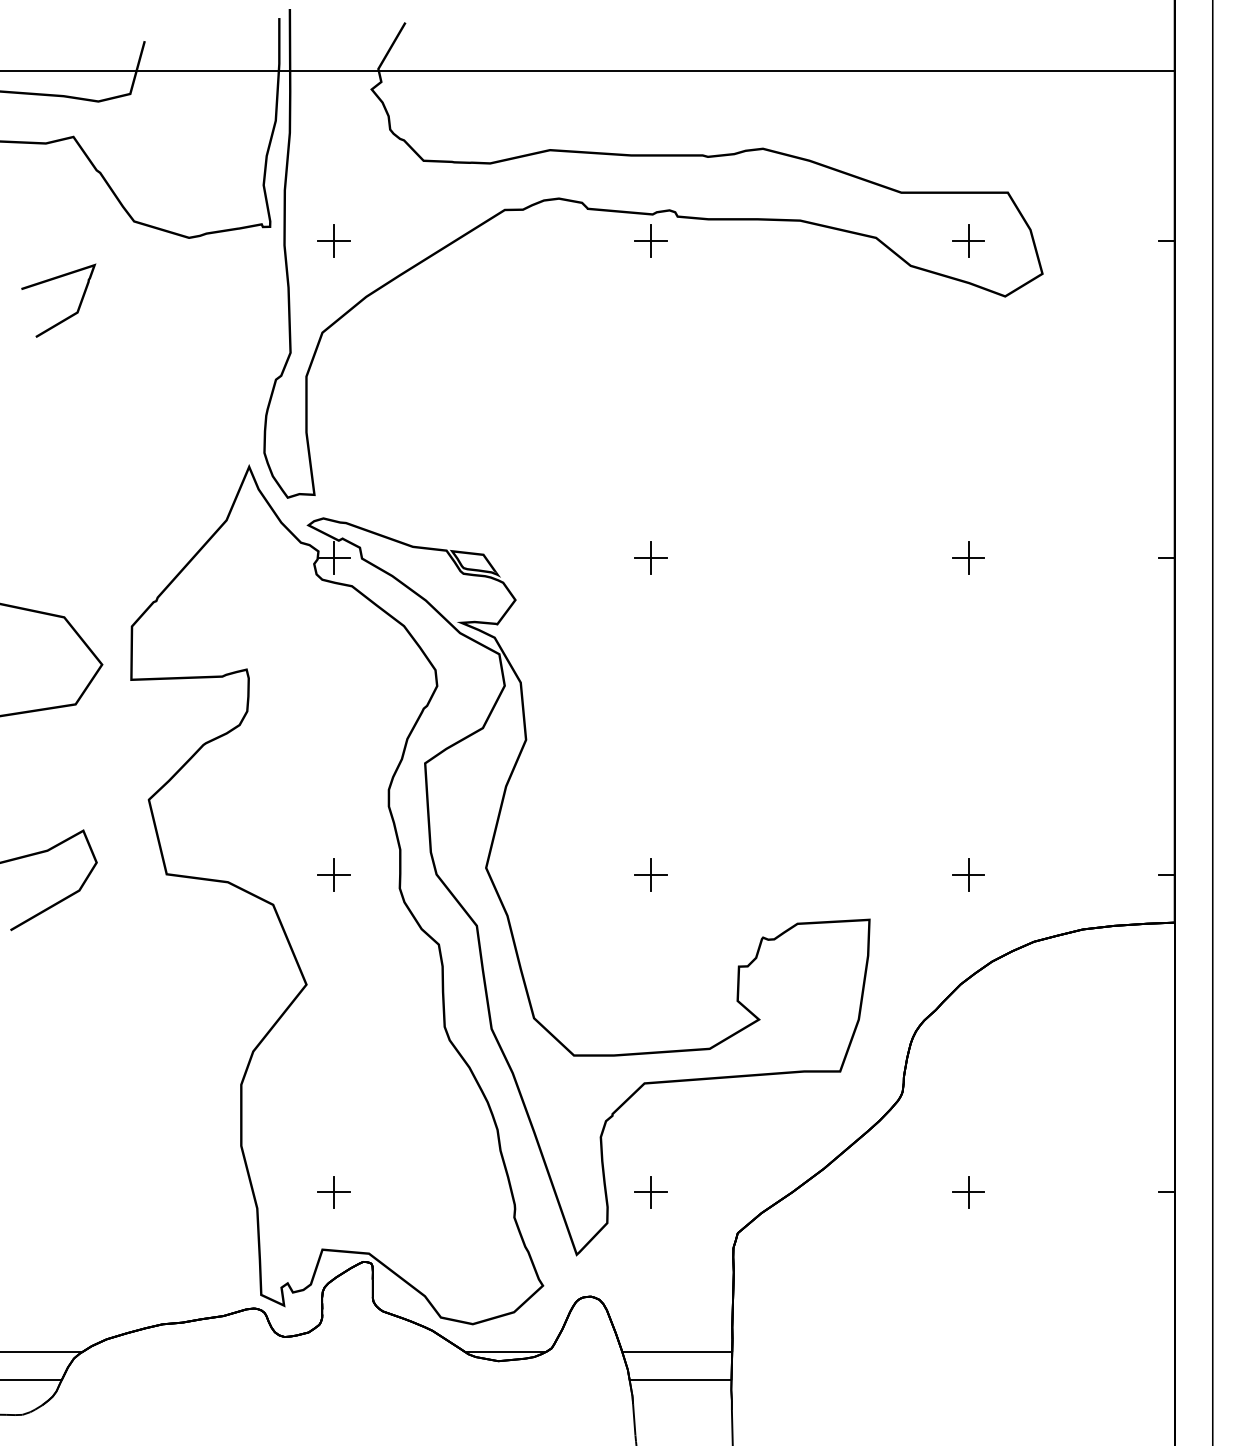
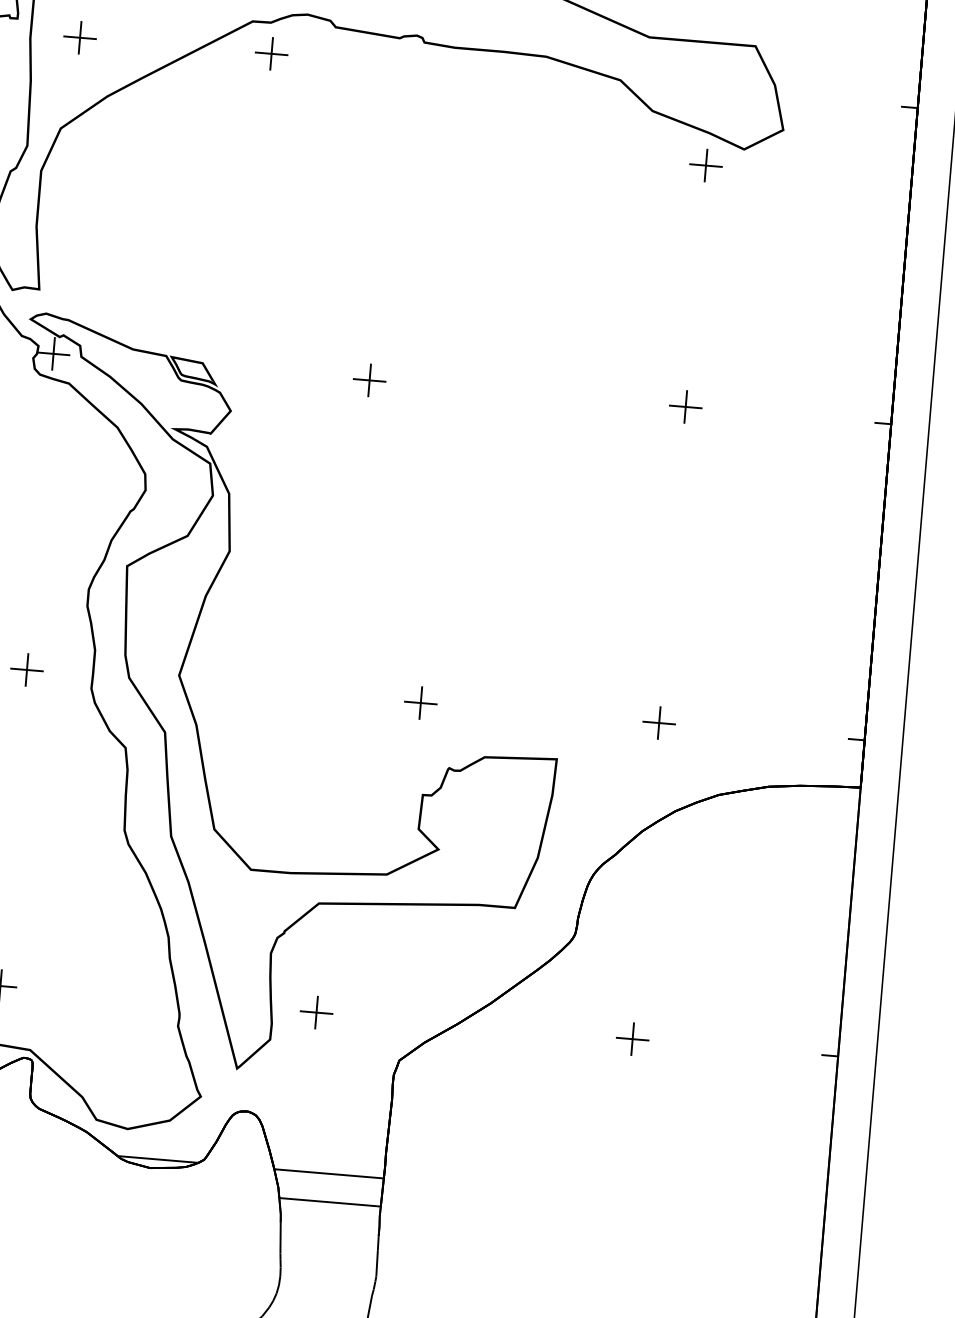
part: (650, 240) -> (270, 53), moved
part: (968, 240) -> (706, 165), moved
part: (650, 874) -> (420, 702), moved

